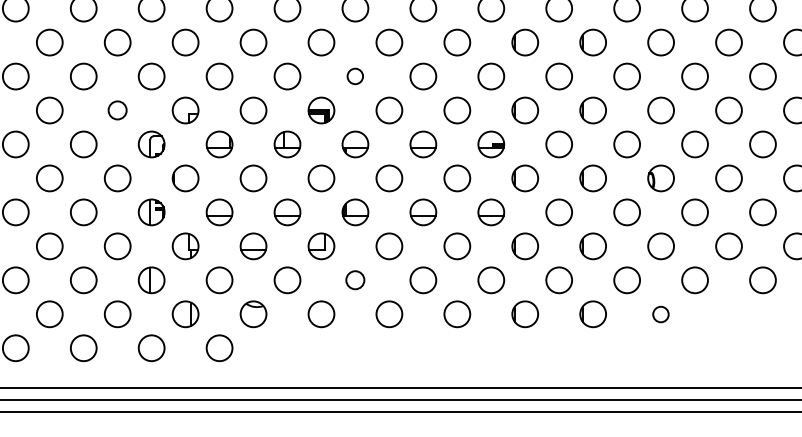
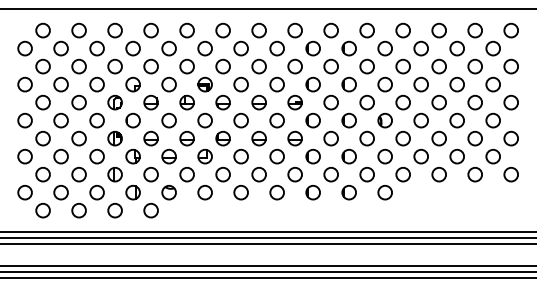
circle: (354, 76) -> (222, 66), size x1.67
circle: (116, 110) -> (96, 84), size x1.43
circle: (354, 280) -> (222, 174), size x1.43
circle: (659, 313) -> (384, 192), size x1.67

